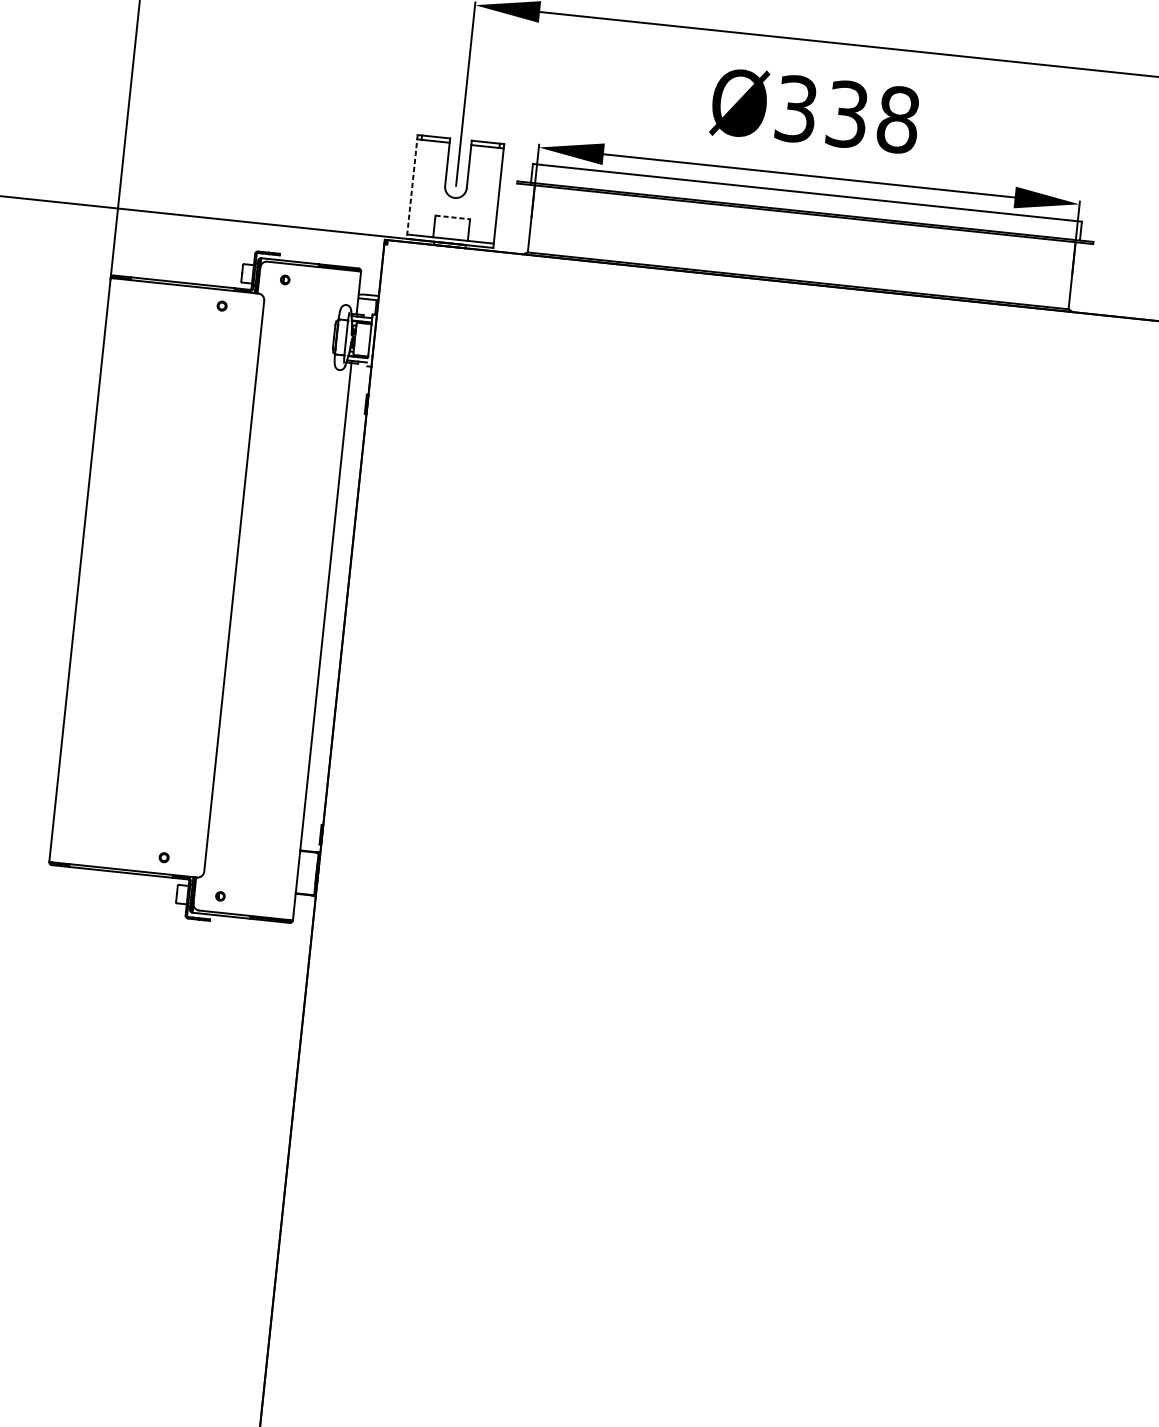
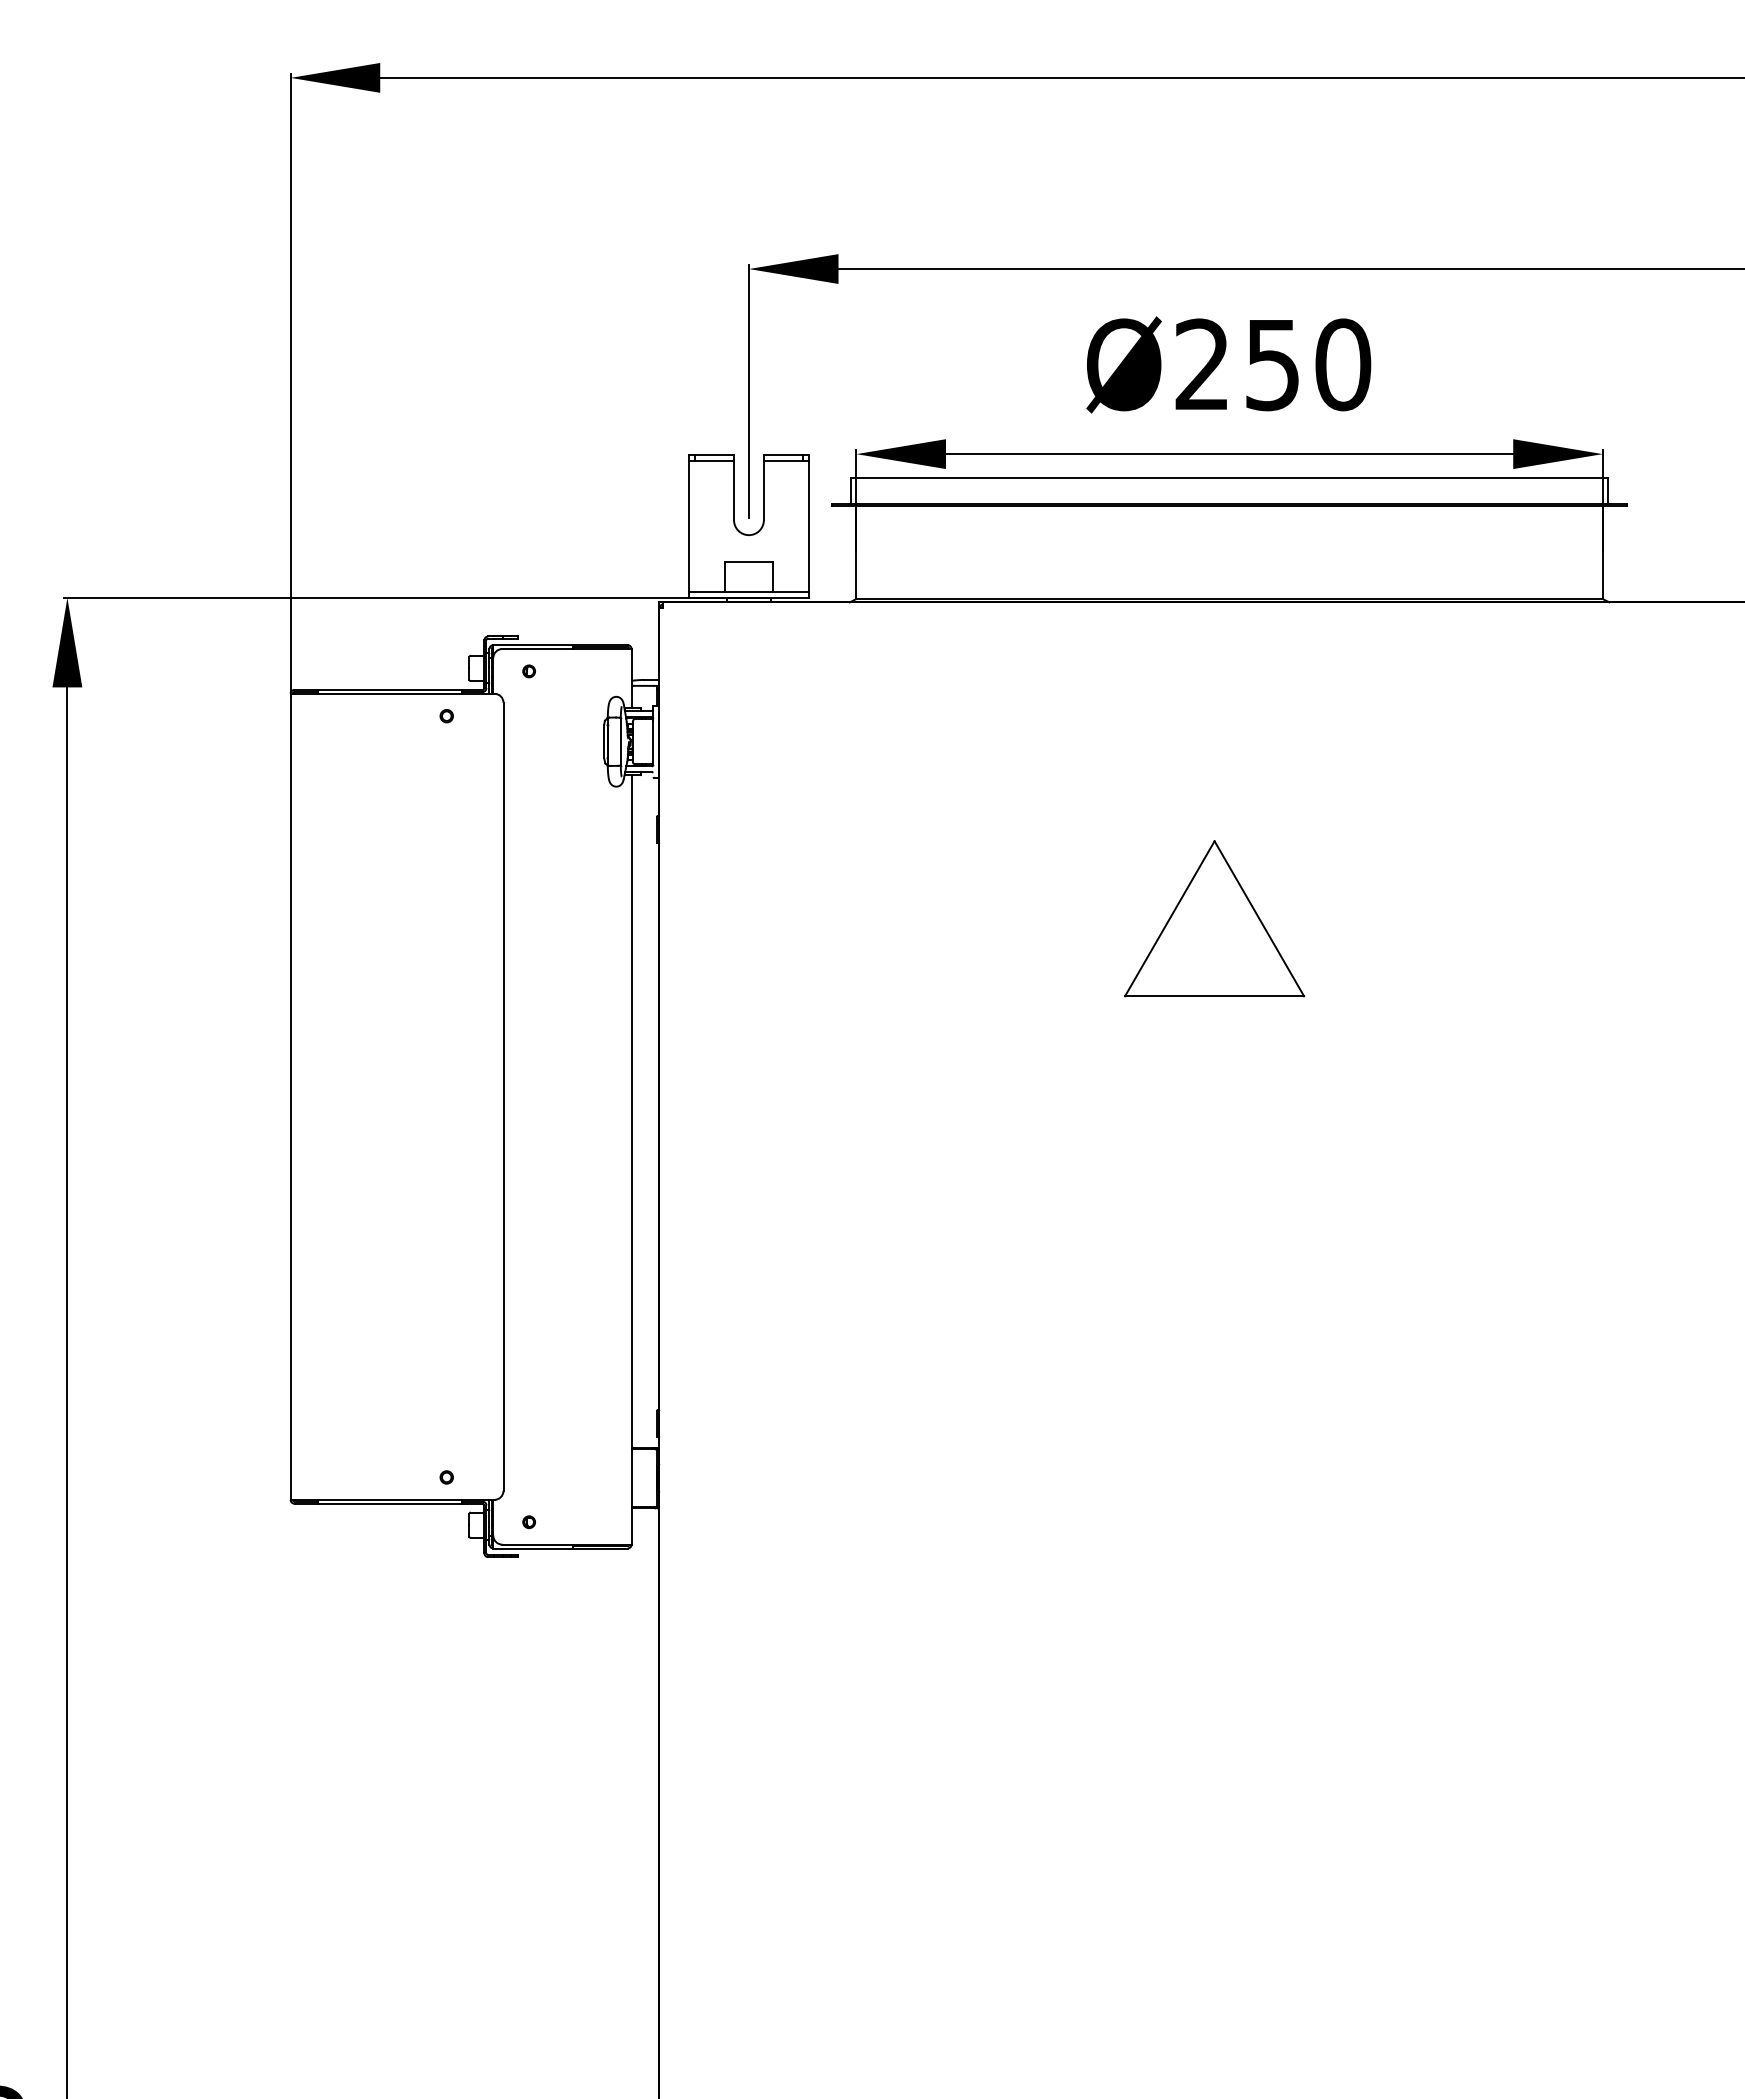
text: (847, 114) -> (1273, 364), Ø338 -> Ø250
line: (412, 187) -> (689, 526), dashed -> solid
line: (452, 217) -> (748, 562), dashed -> solid
part: (762, 511) -> (1214, 918), added

